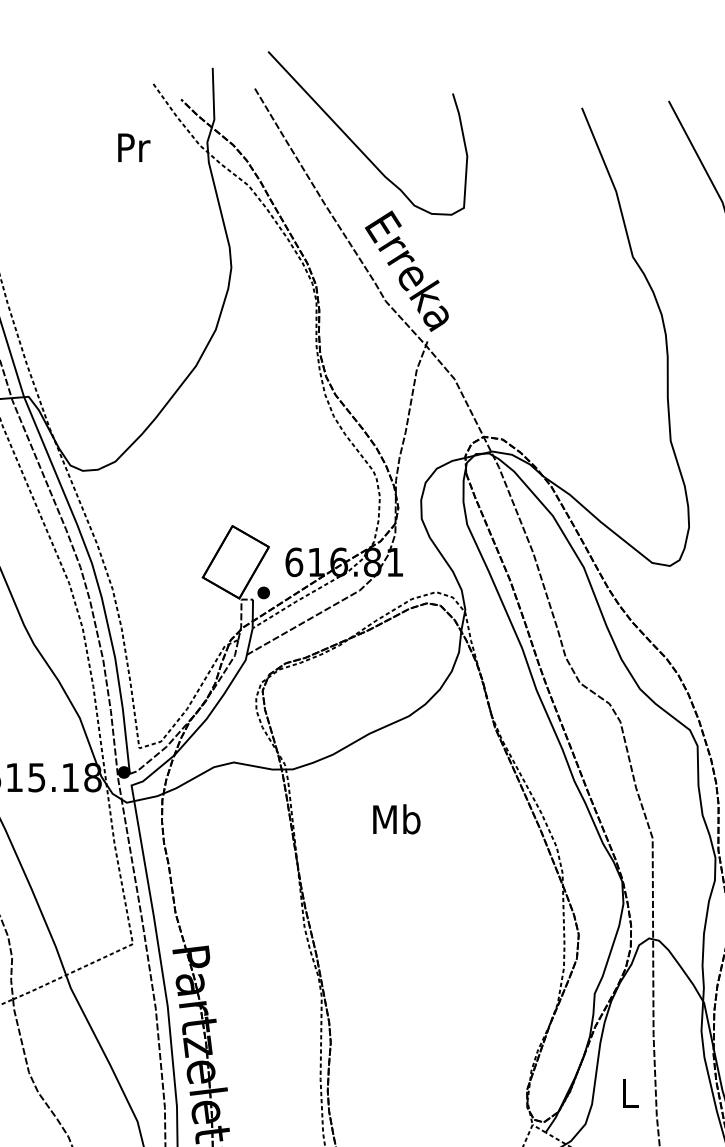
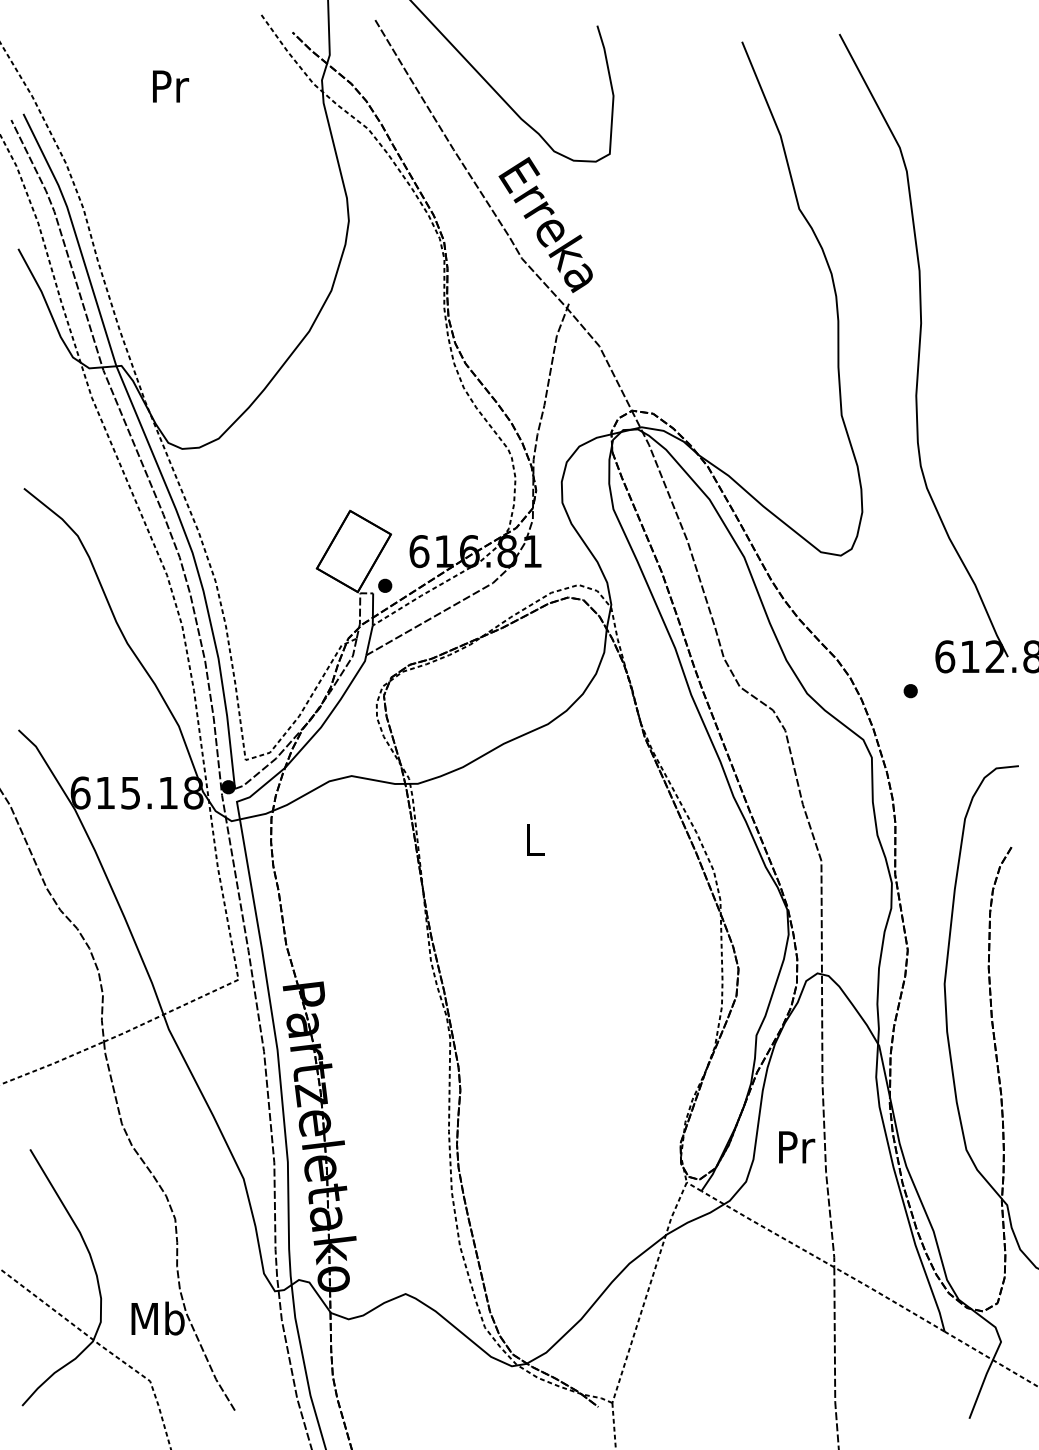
text: (134, 147) -> (171, 86), moved
text: (396, 819) -> (534, 839), Mb -> L
text: (631, 1093) -> (797, 1147), L -> Pr

